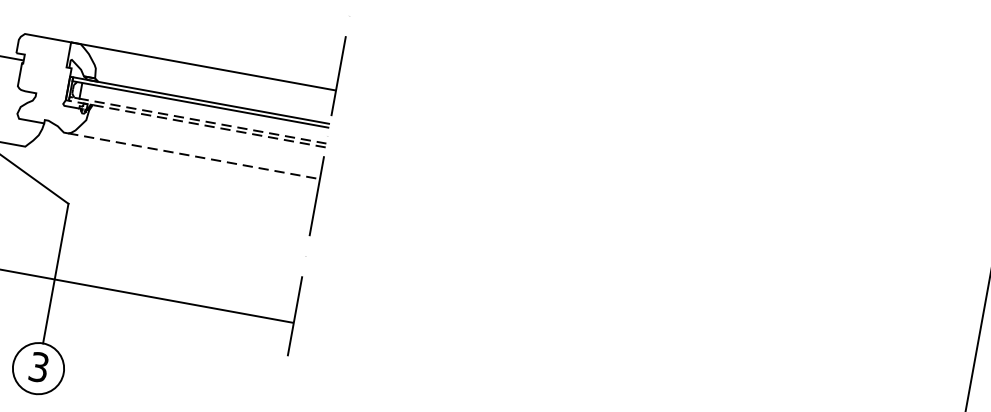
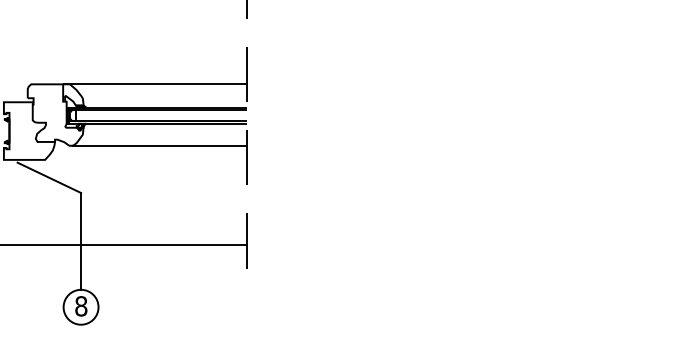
line: (68, 98) -> (68, 122), dashed -> solid
line: (195, 156) -> (160, 145), dashed -> solid
text: (39, 367) -> (81, 306), 3 -> 8

